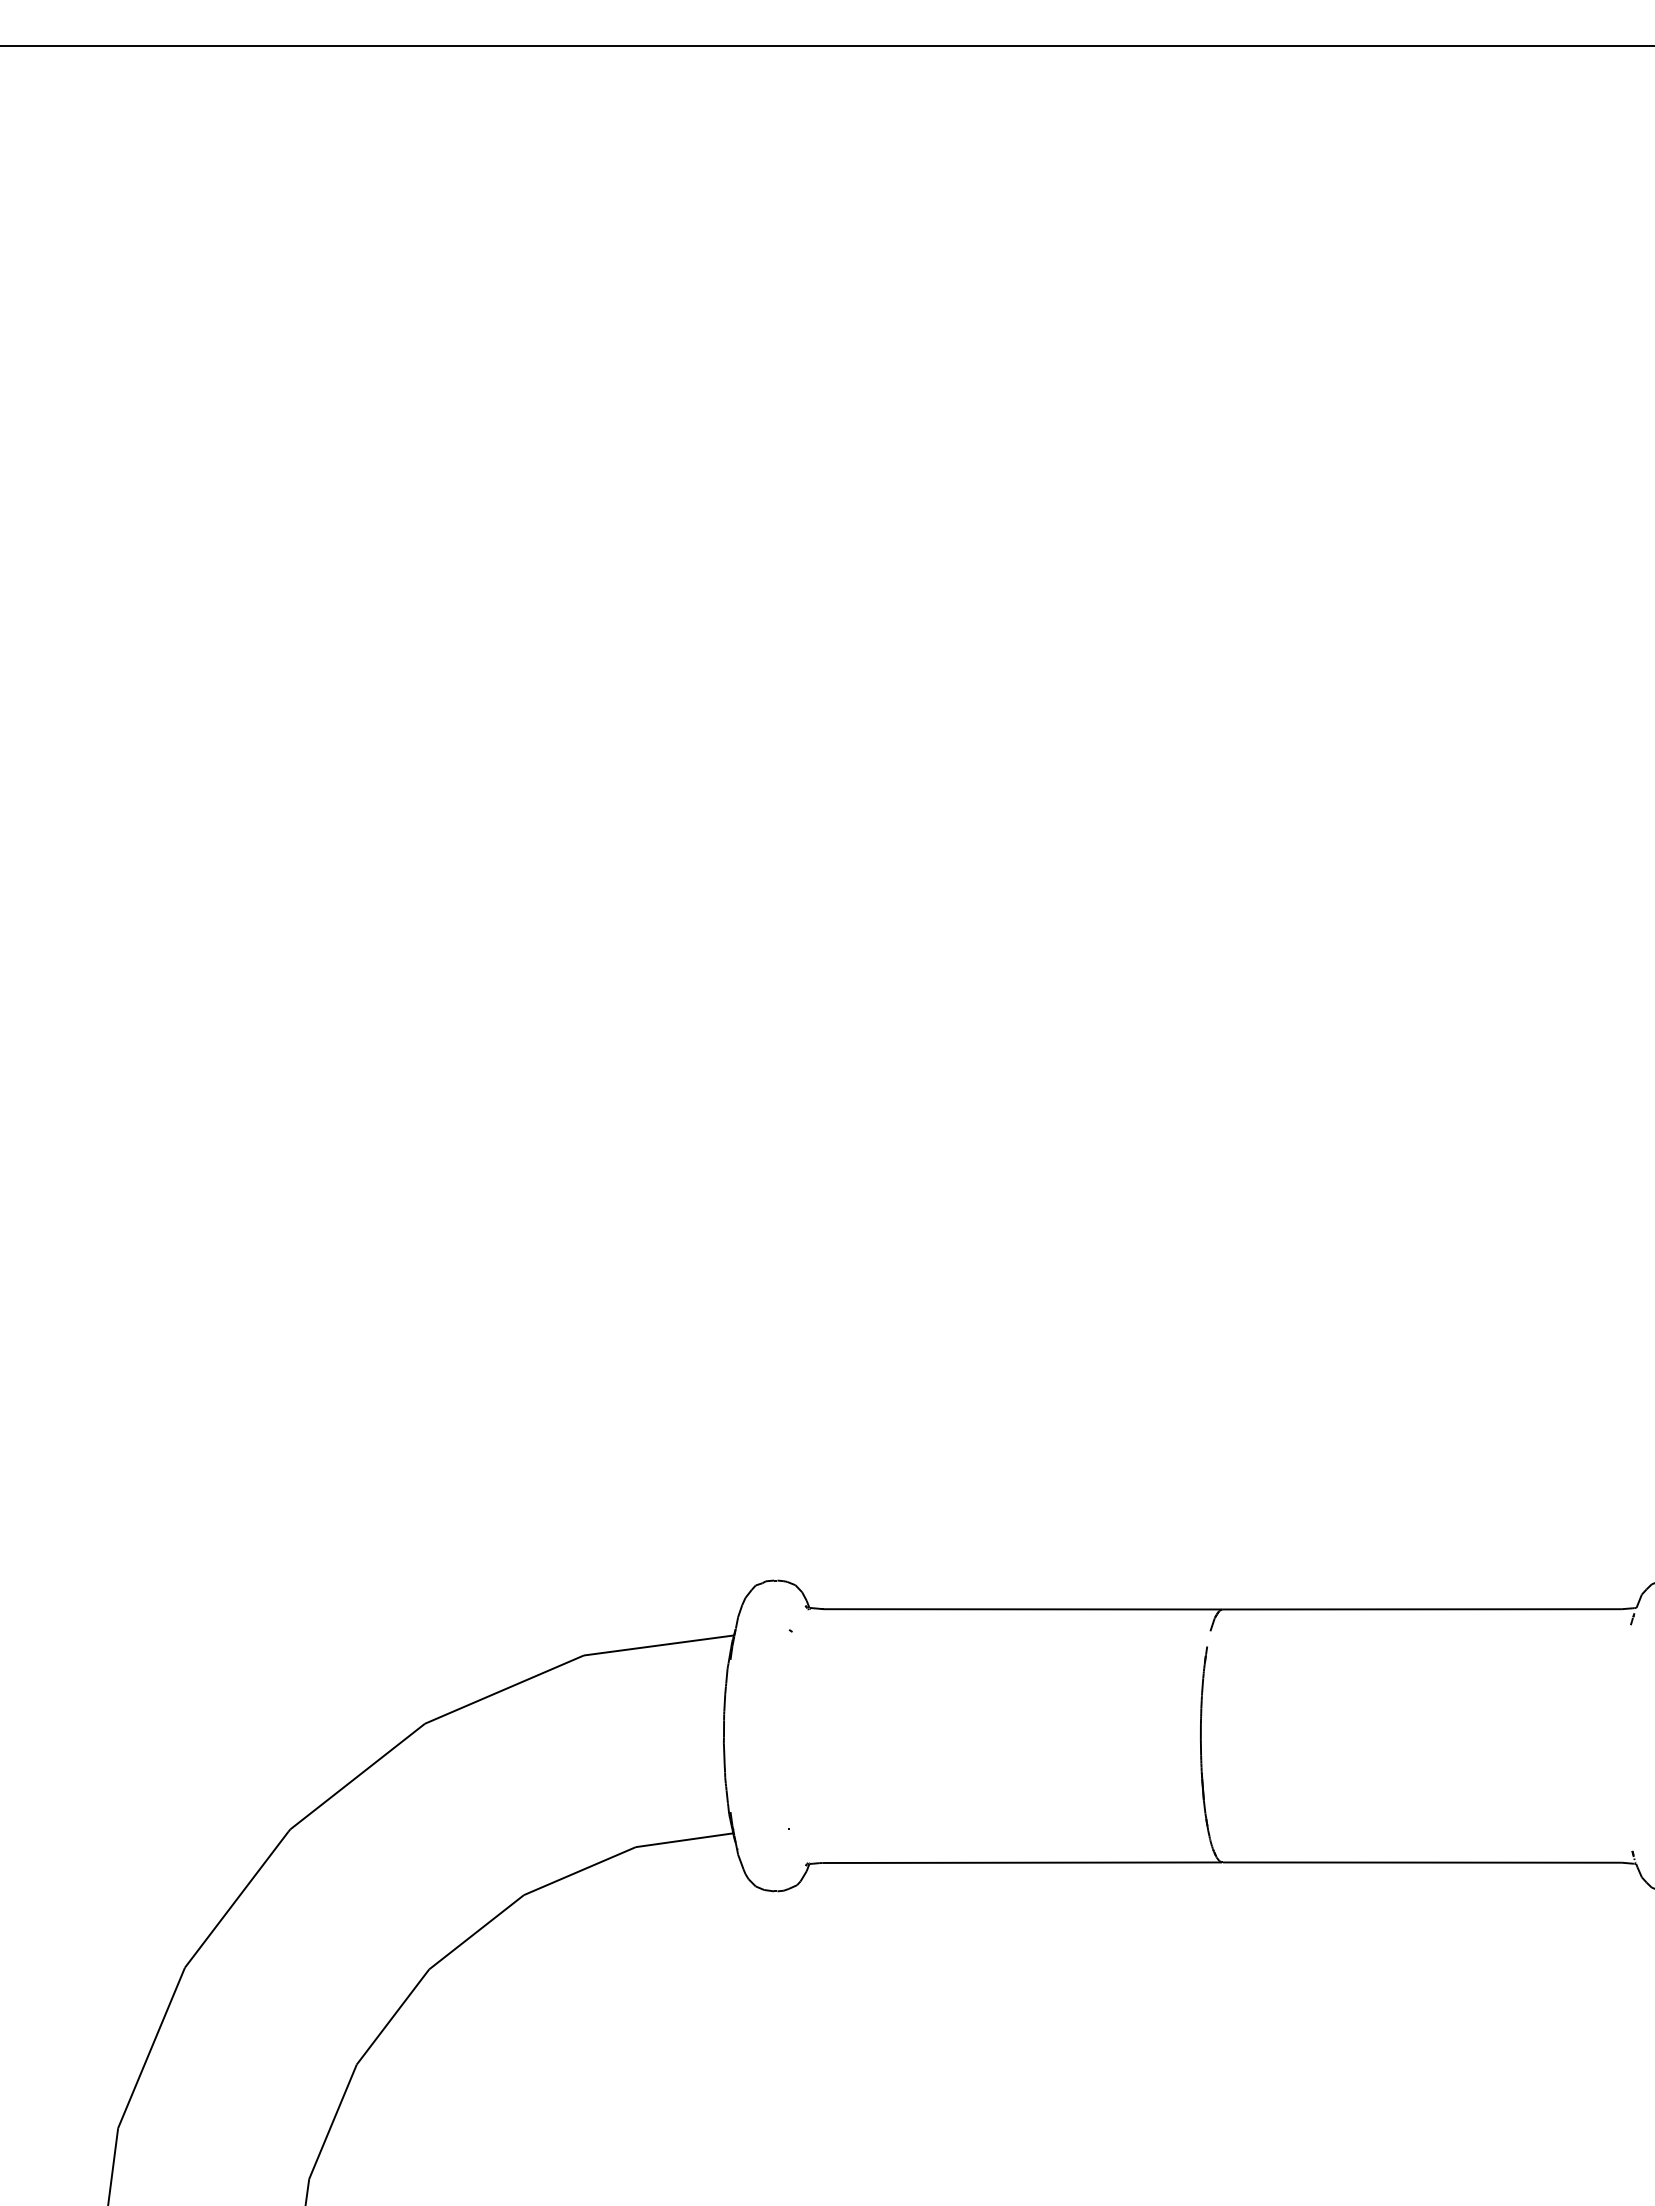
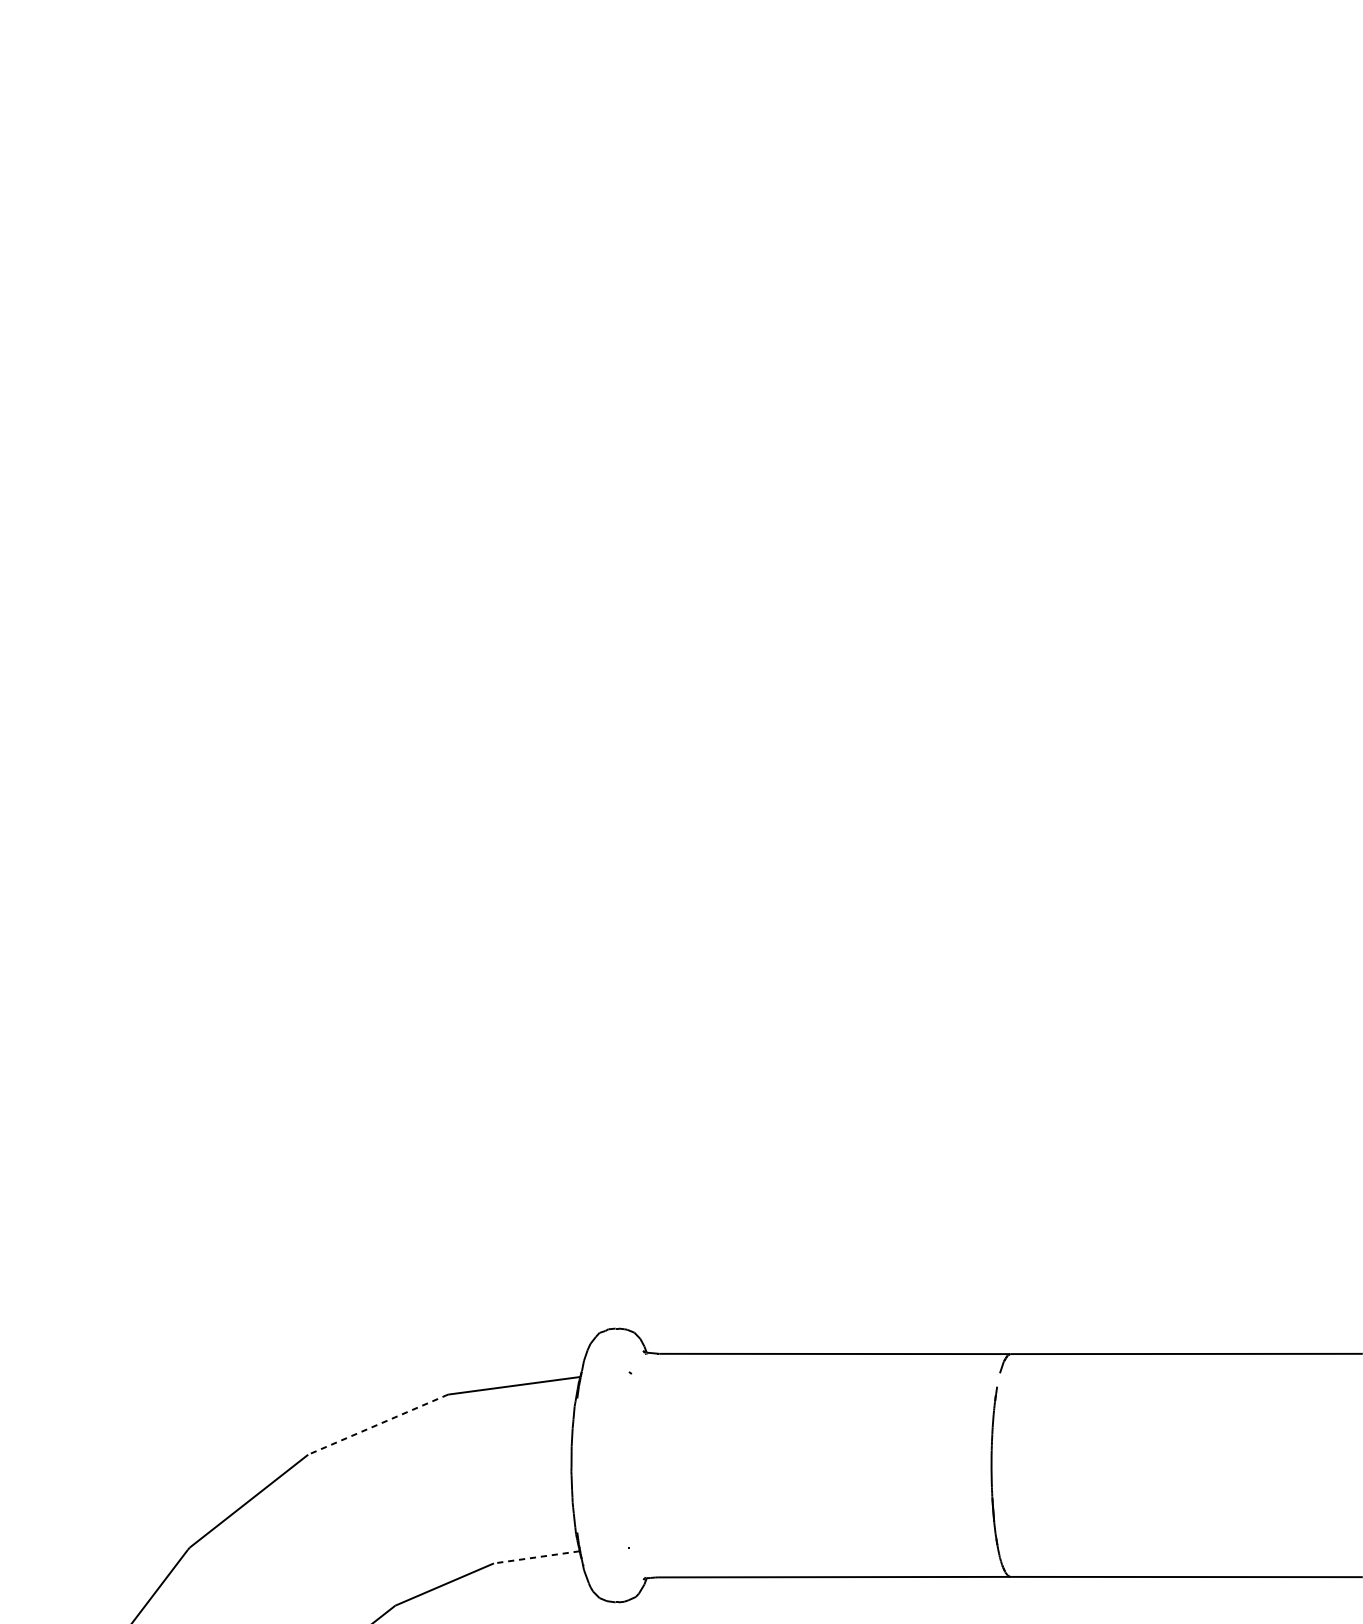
line: (504, 1689) -> (378, 1424), solid -> dashed
line: (684, 1840) -> (536, 1557), solid -> dashed

